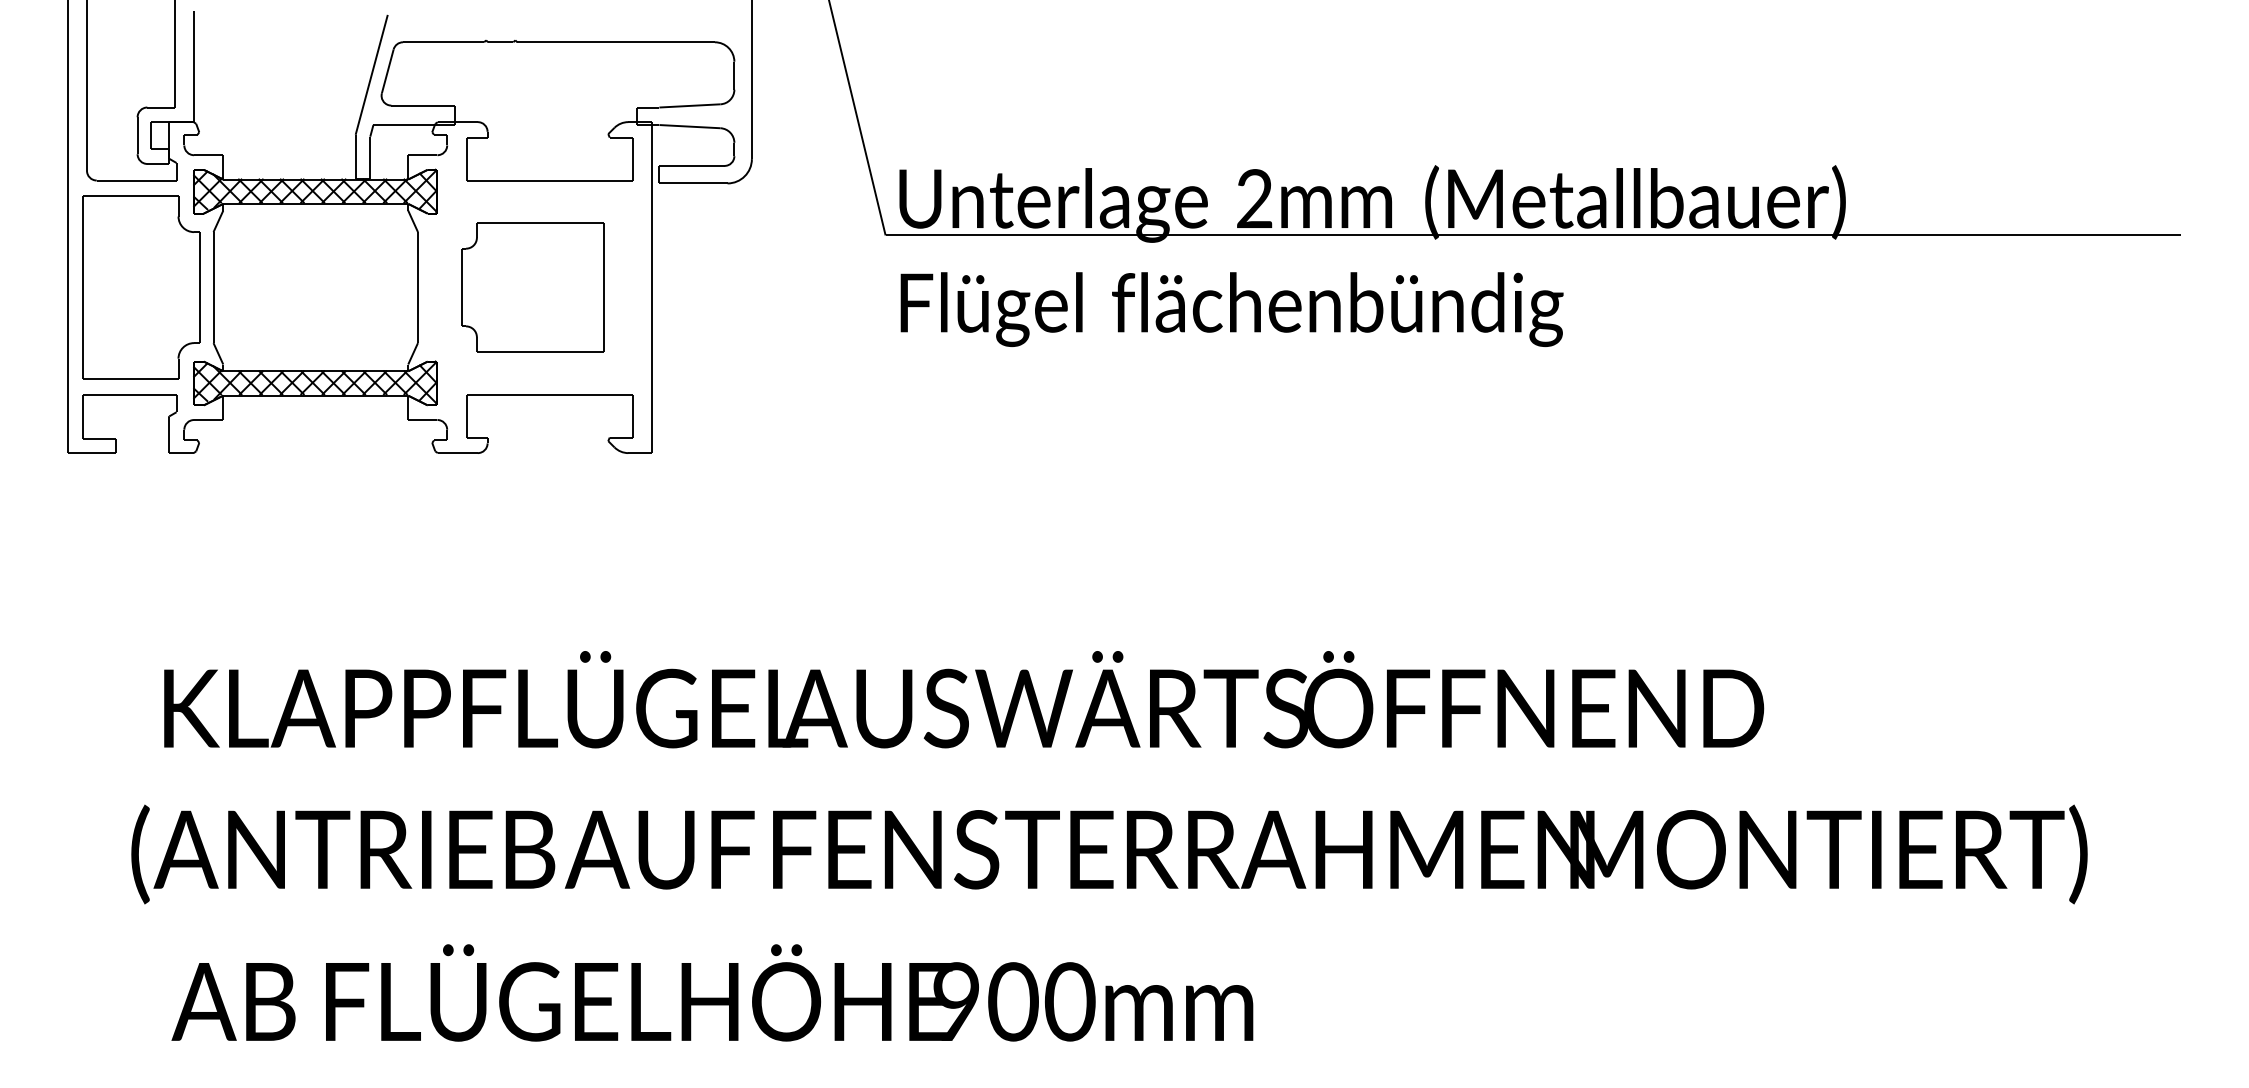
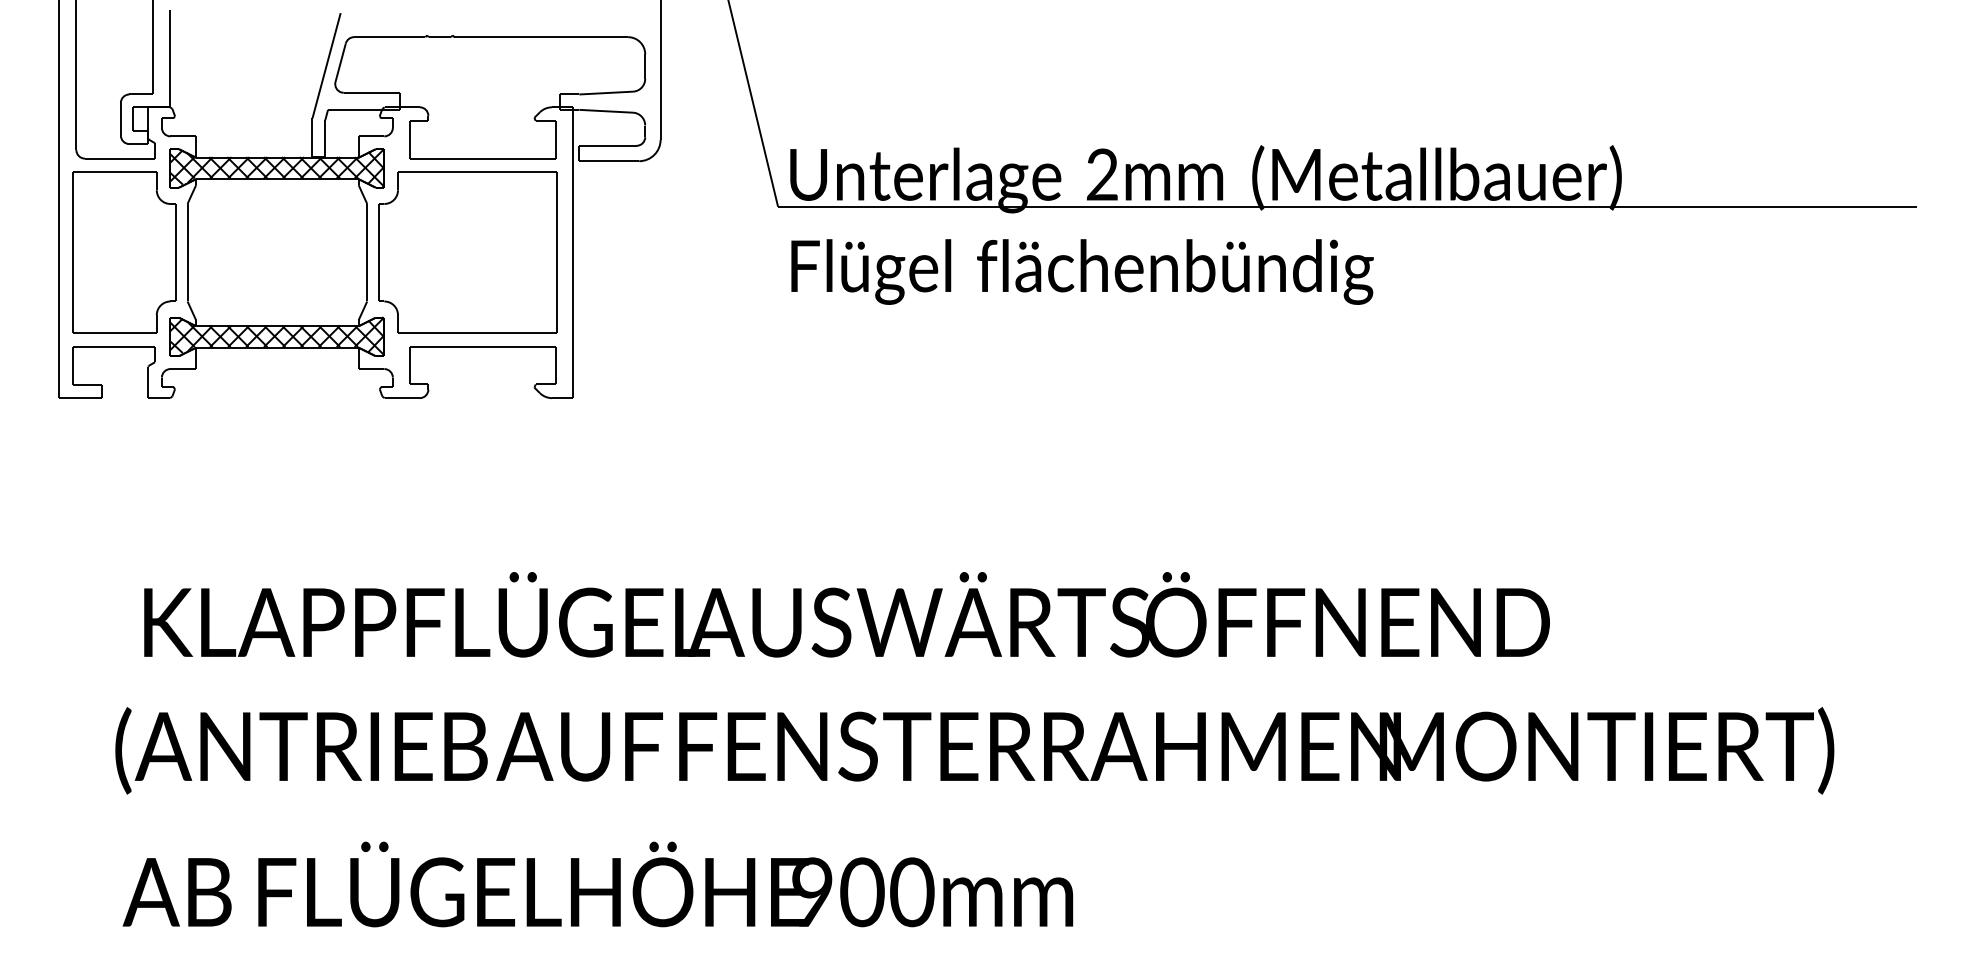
part: (532, 287) -> (467, 252), size x1.43
text: (711, 992) -> (597, 884), moved

